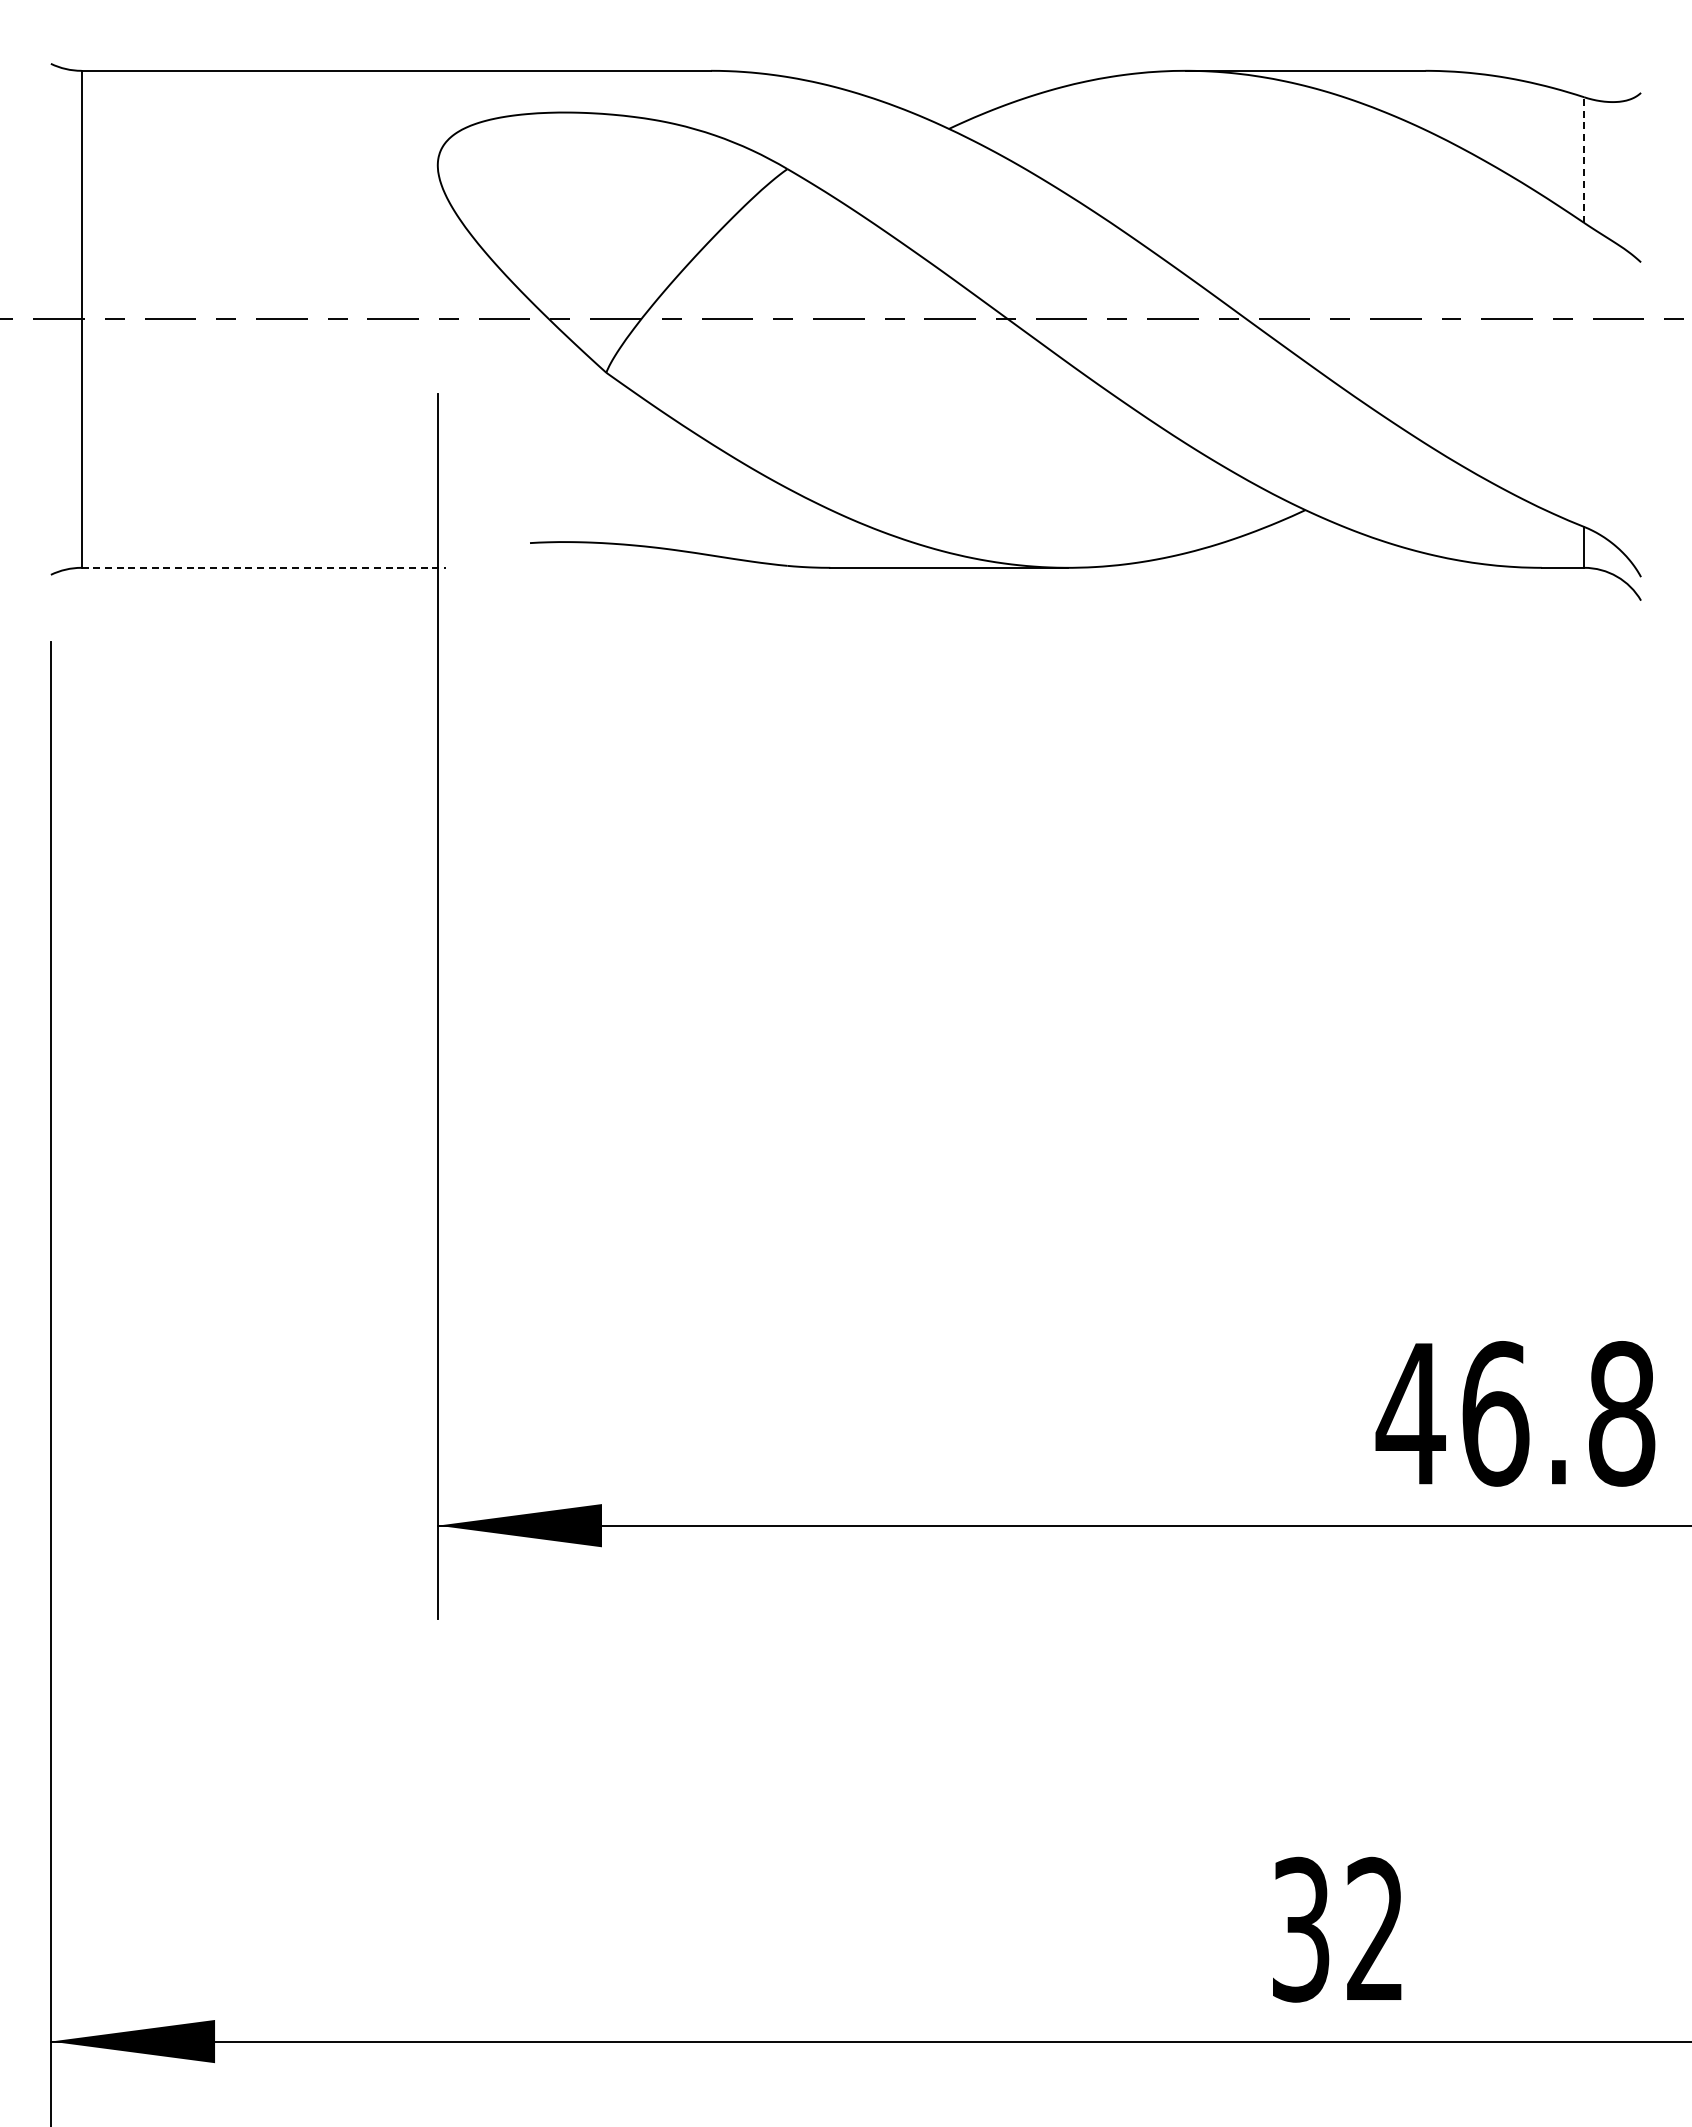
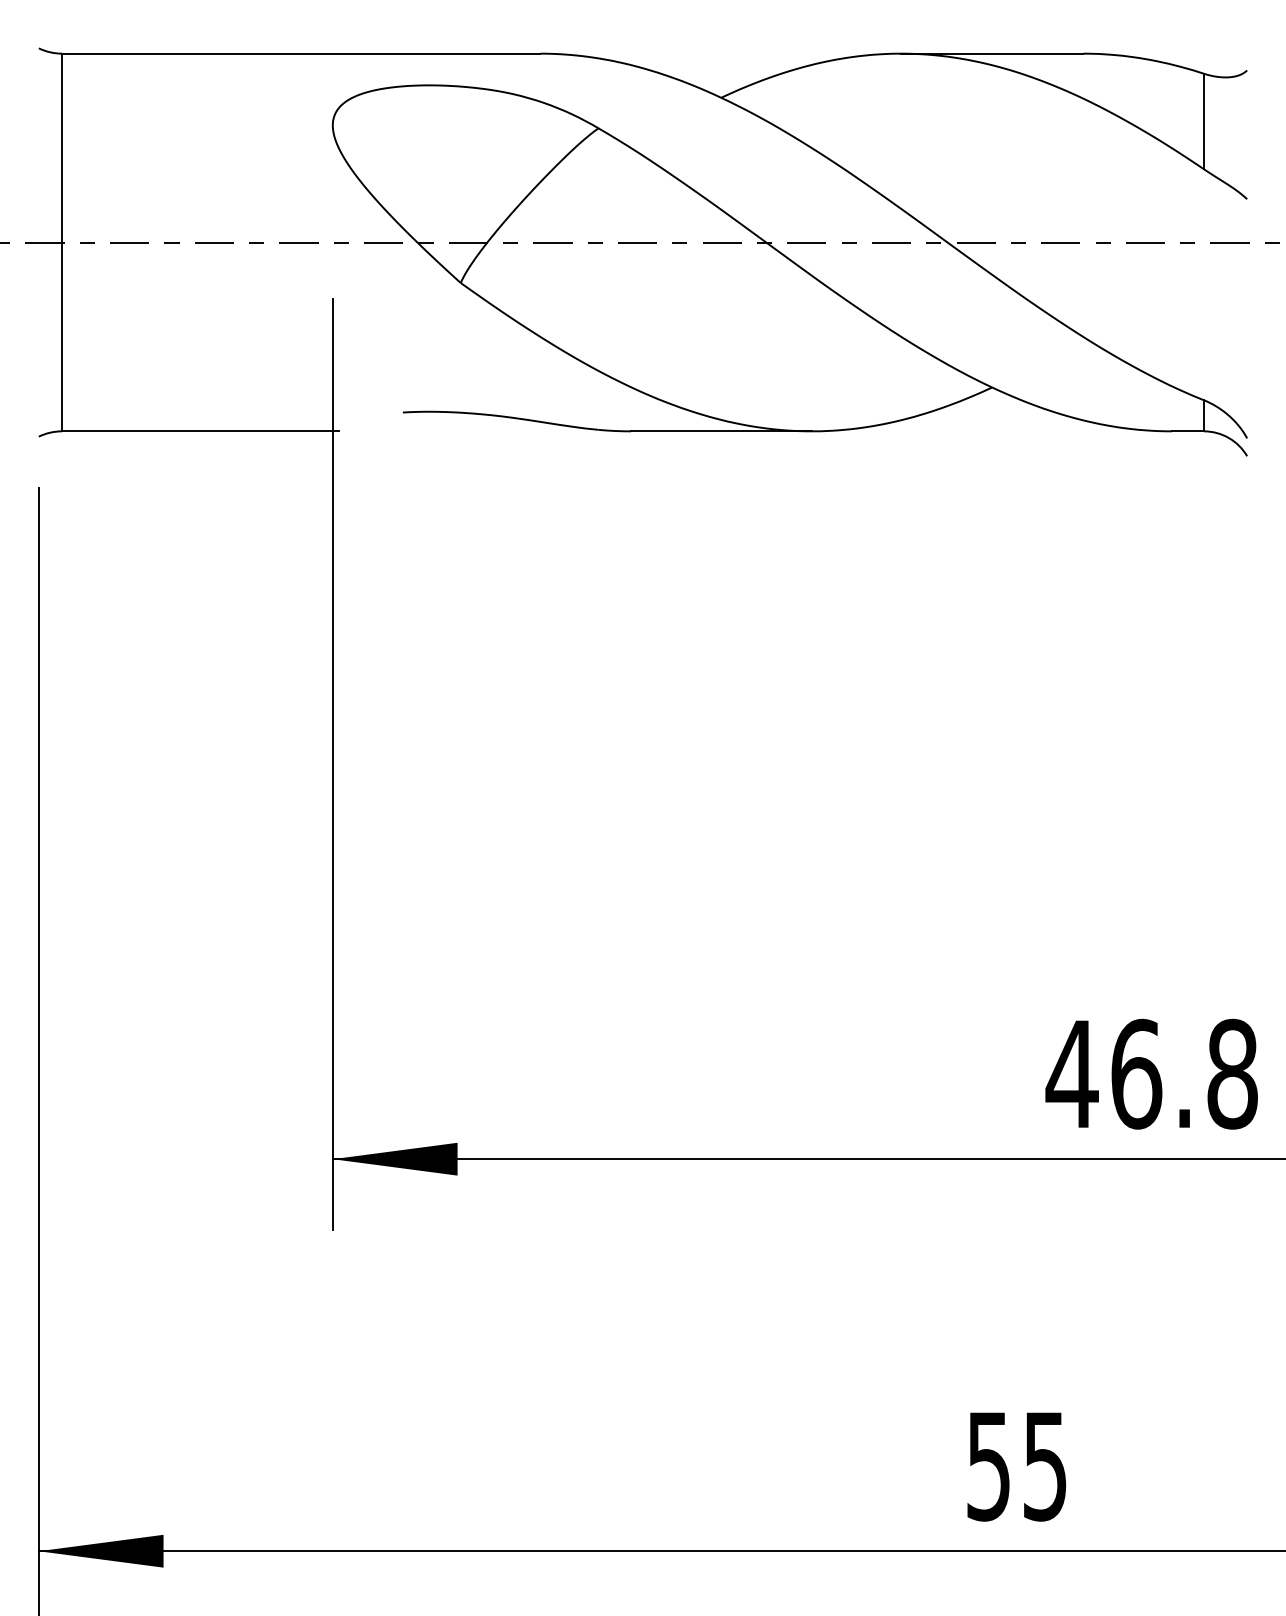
line: (1584, 160) -> (1204, 121), dashed -> solid
line: (264, 567) -> (201, 431), dashed -> solid
text: (1337, 1929) -> (1016, 1466), 32 -> 55

